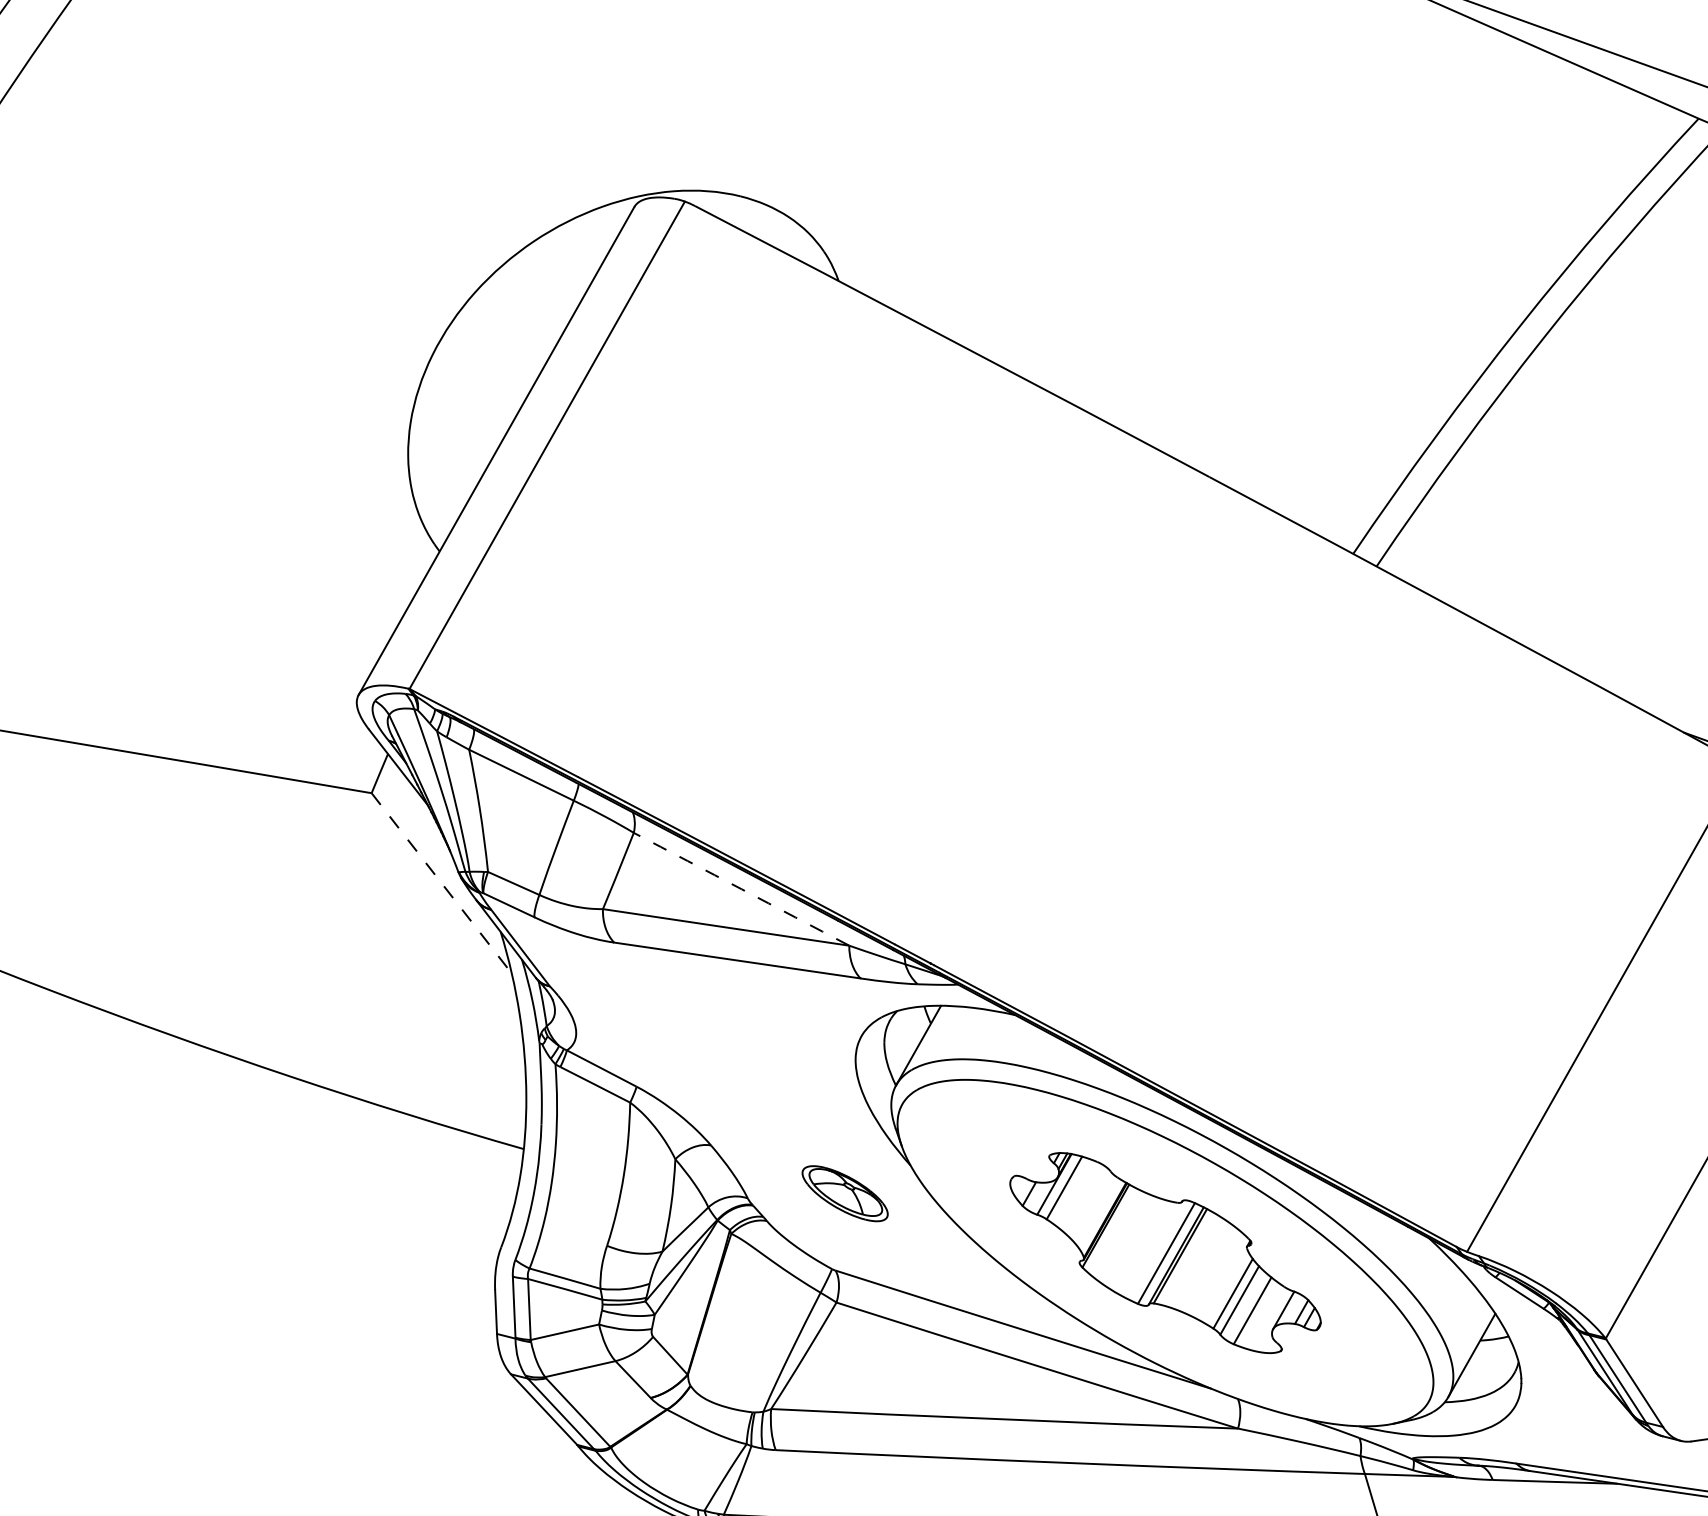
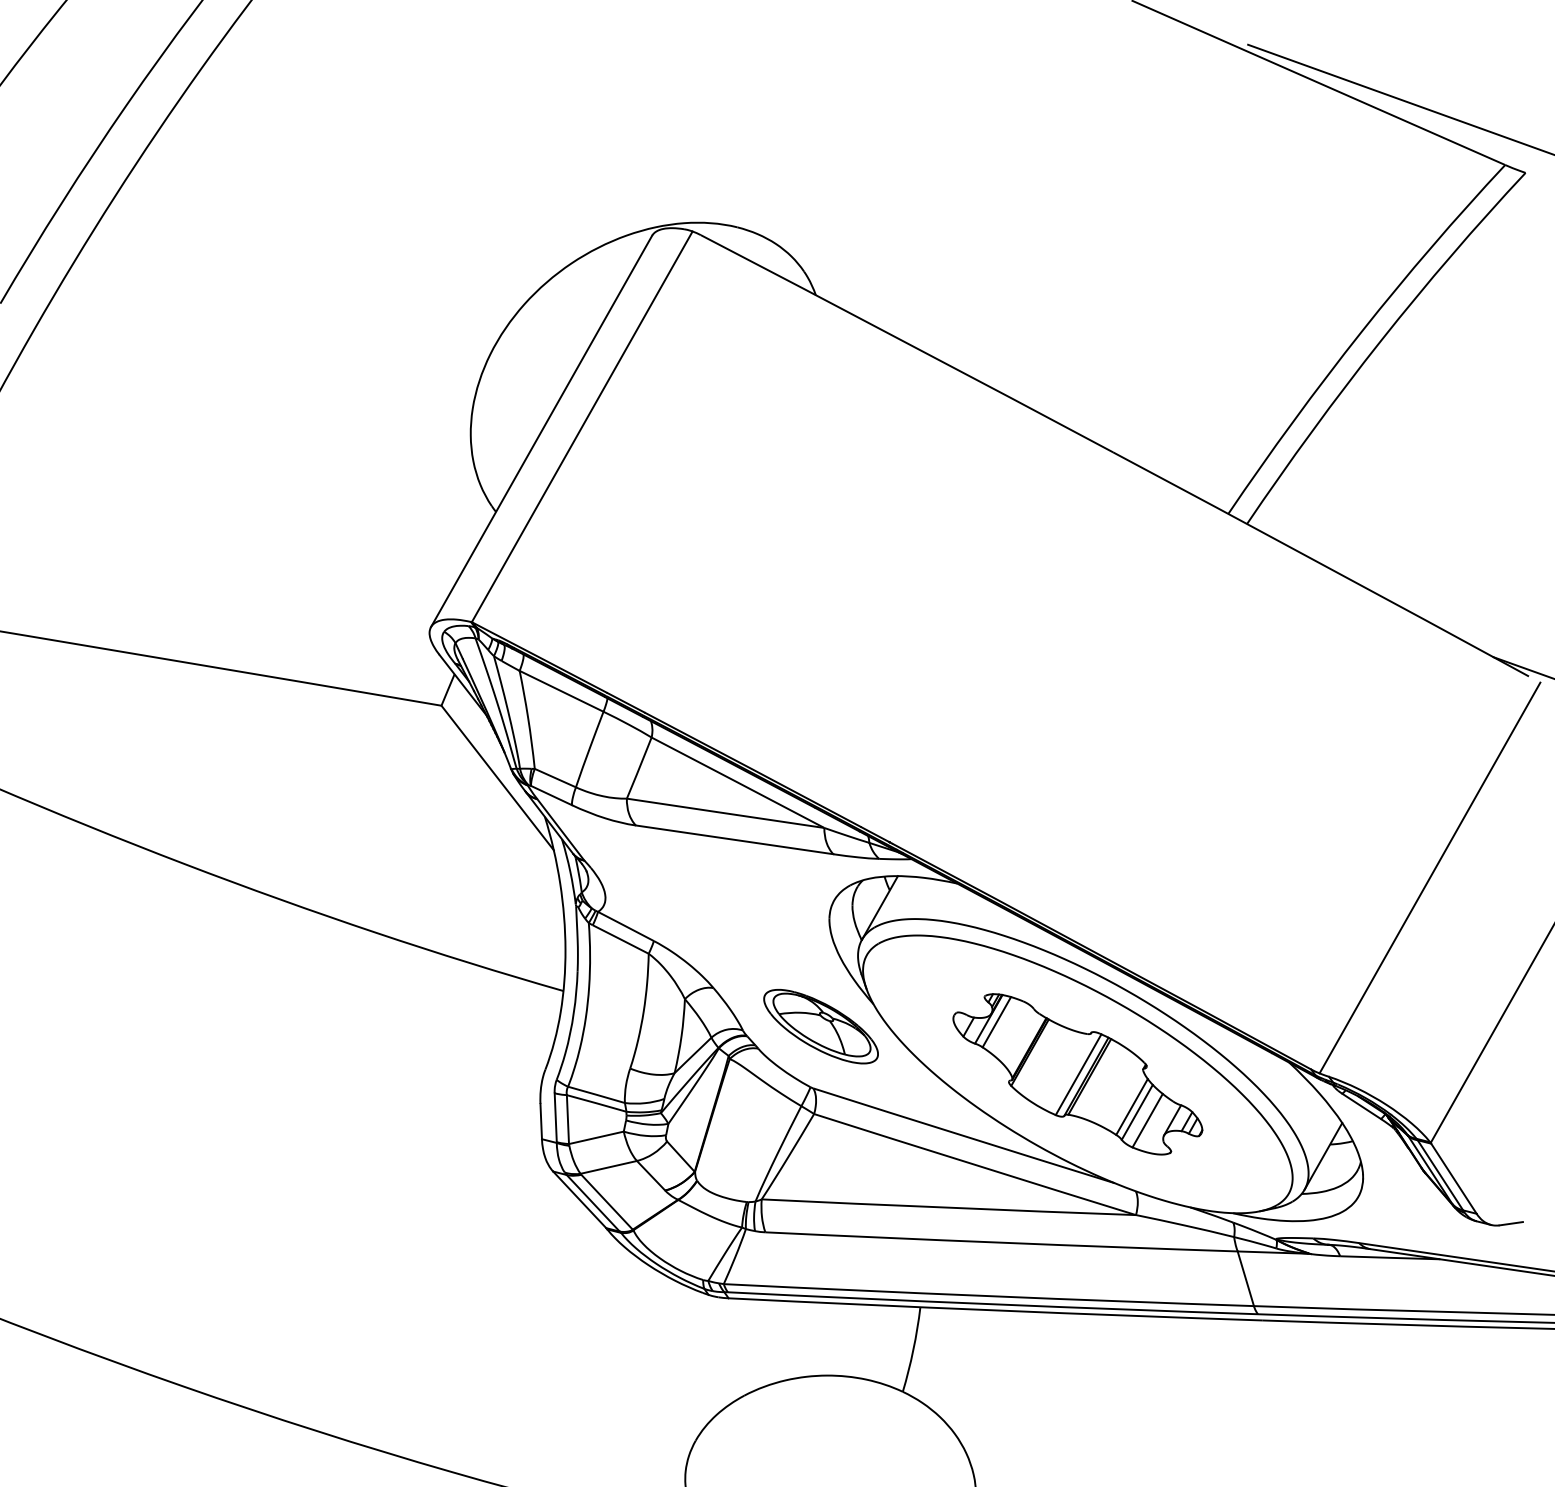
line: (441, 883) -> (497, 778), dashed -> solid
arc: (742, 888) -> (738, 782), dashed -> solid
part: (844, 1193) -> (820, 1026), size x1.67

